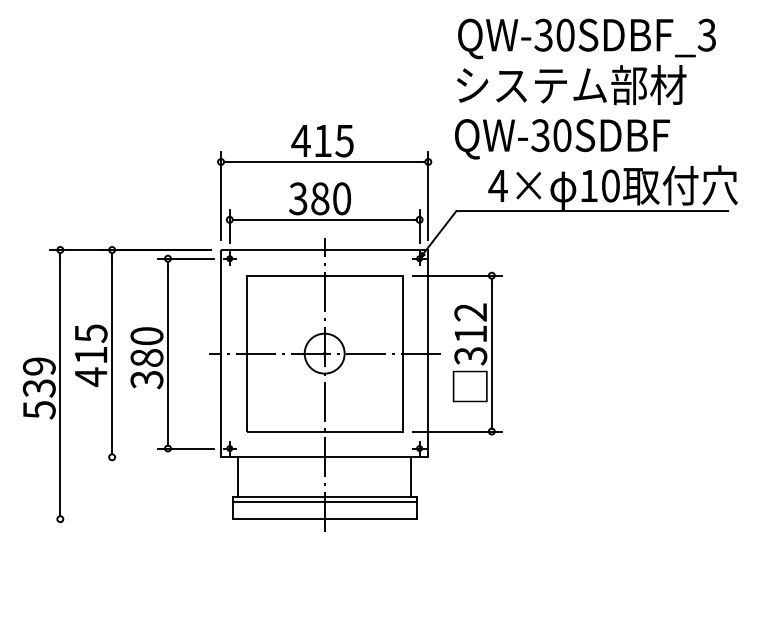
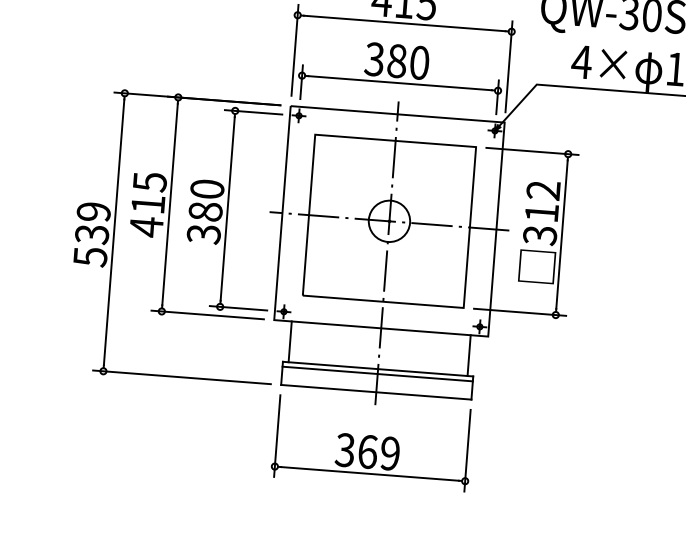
line: (156, 457) -> (207, 315), added
line: (136, 519) -> (182, 377), added
part: (324, 568) -> (372, 443), added

